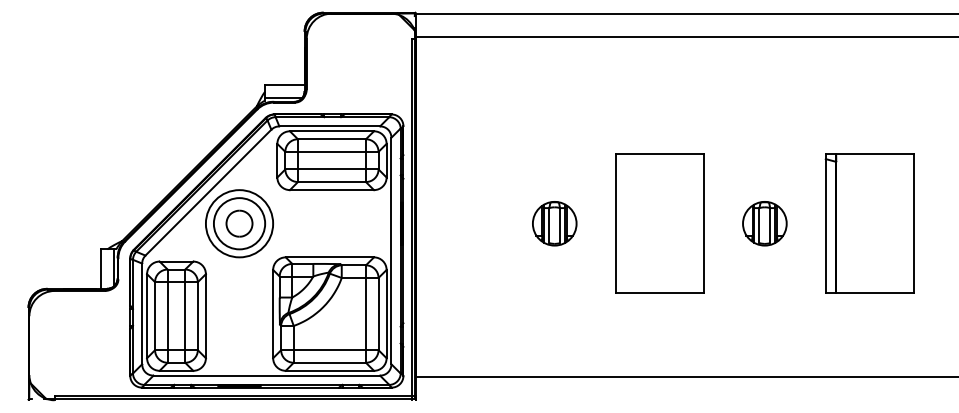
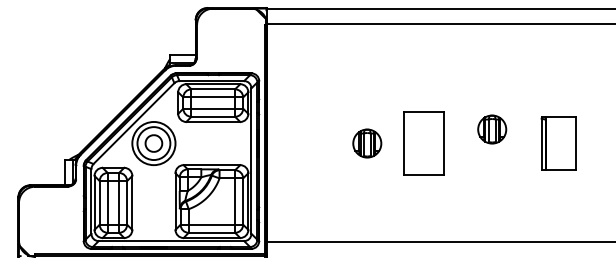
part: (555, 223) -> (367, 143), moved
part: (659, 223) -> (423, 143), size x0.7
part: (765, 223) -> (492, 129), moved
part: (869, 223) -> (558, 143), size x0.6

